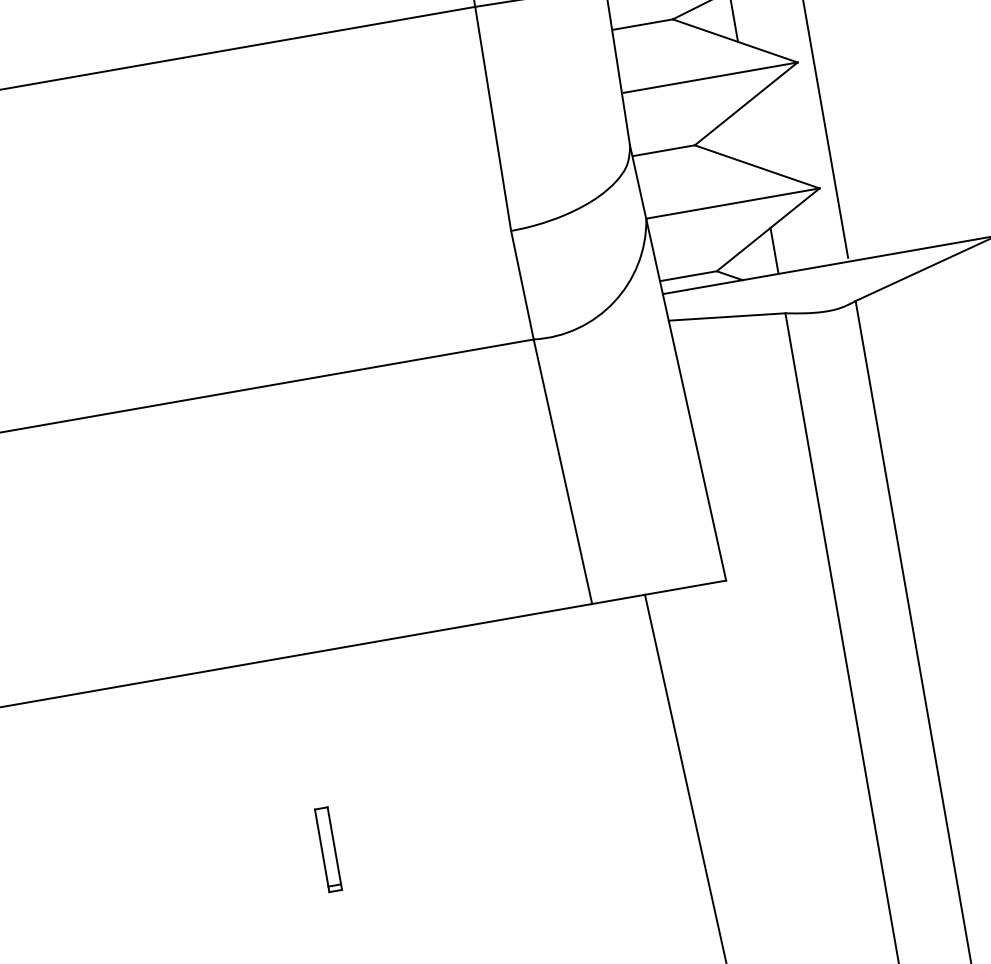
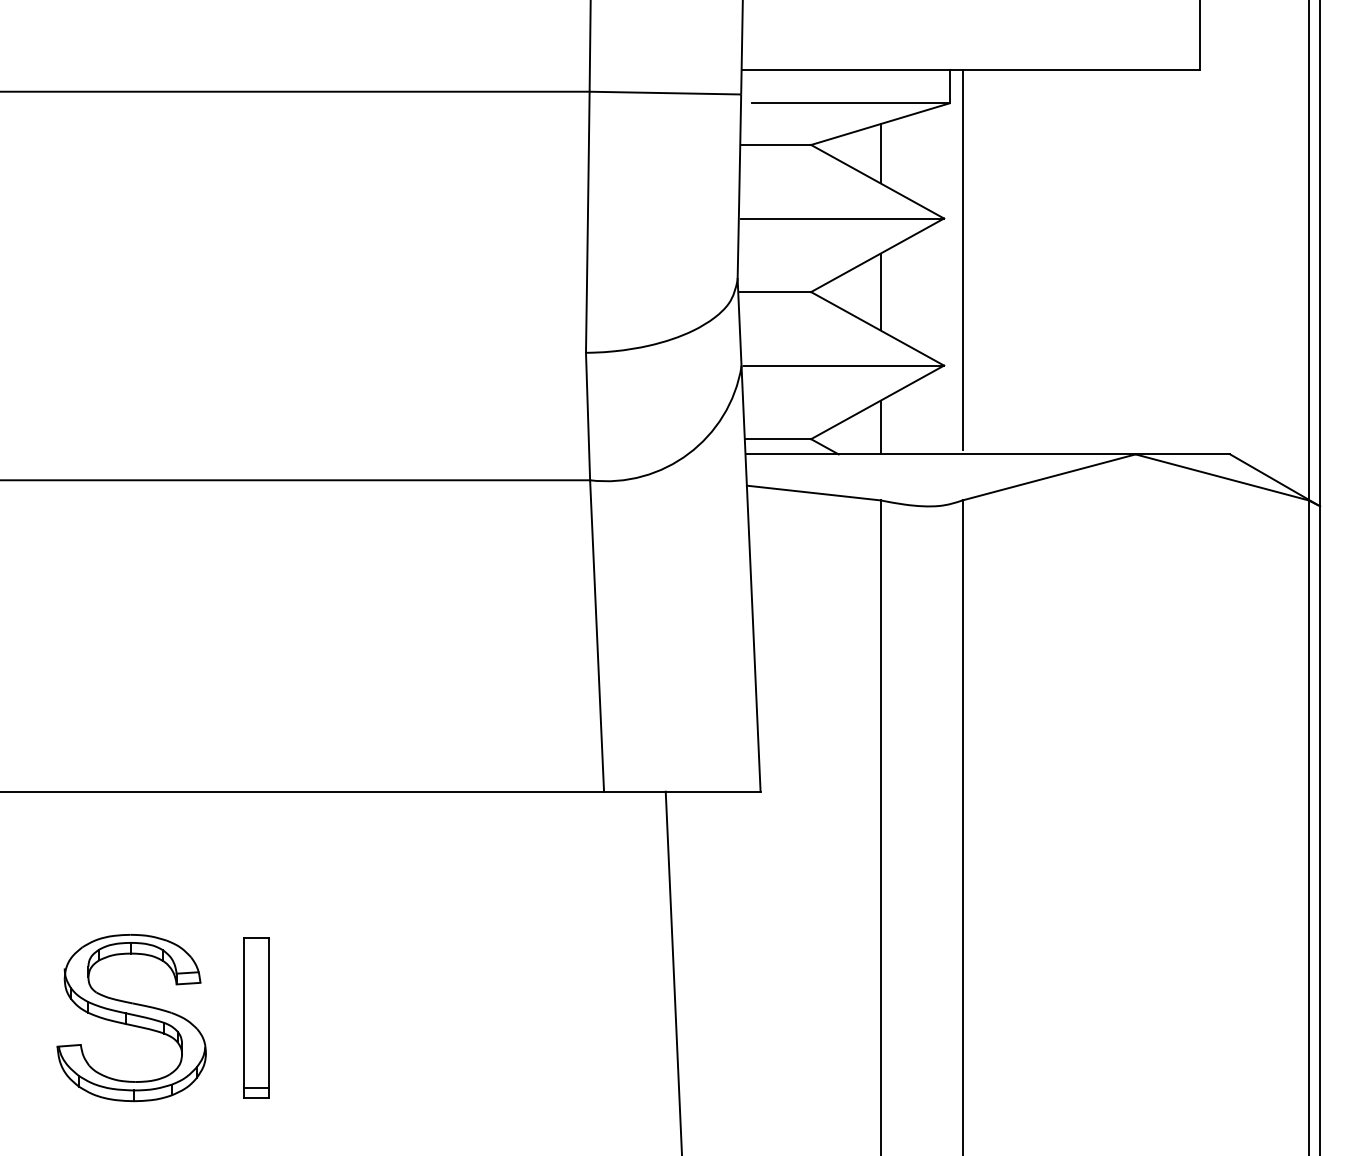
line: (754, 134) -> (880, 291), added
part: (328, 849) -> (256, 1017), size x1.67
part: (221, 868) -> (131, 1018), added

